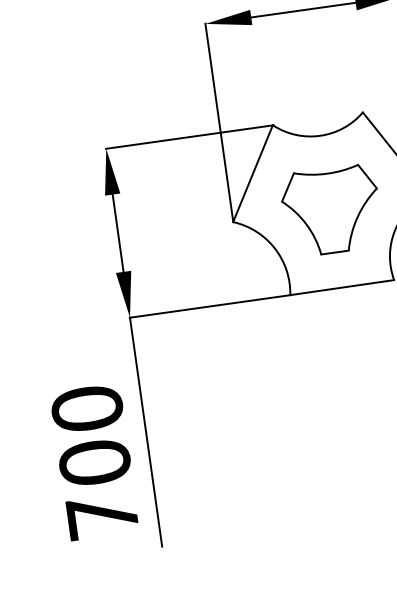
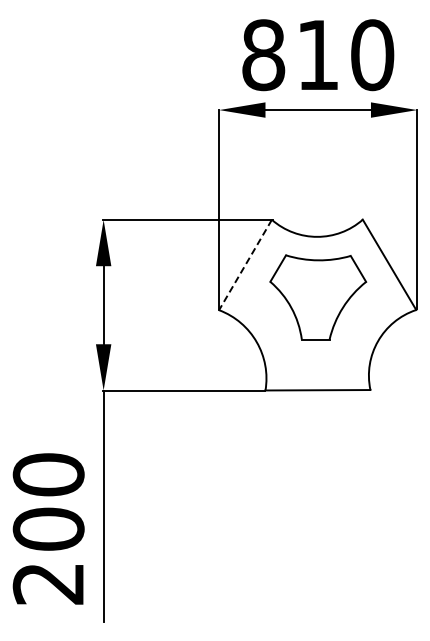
line: (253, 174) -> (245, 265), solid -> dashed
part: (331, 210) -> (318, 297), moved
text: (101, 516) -> (47, 583), 700 -> 200

